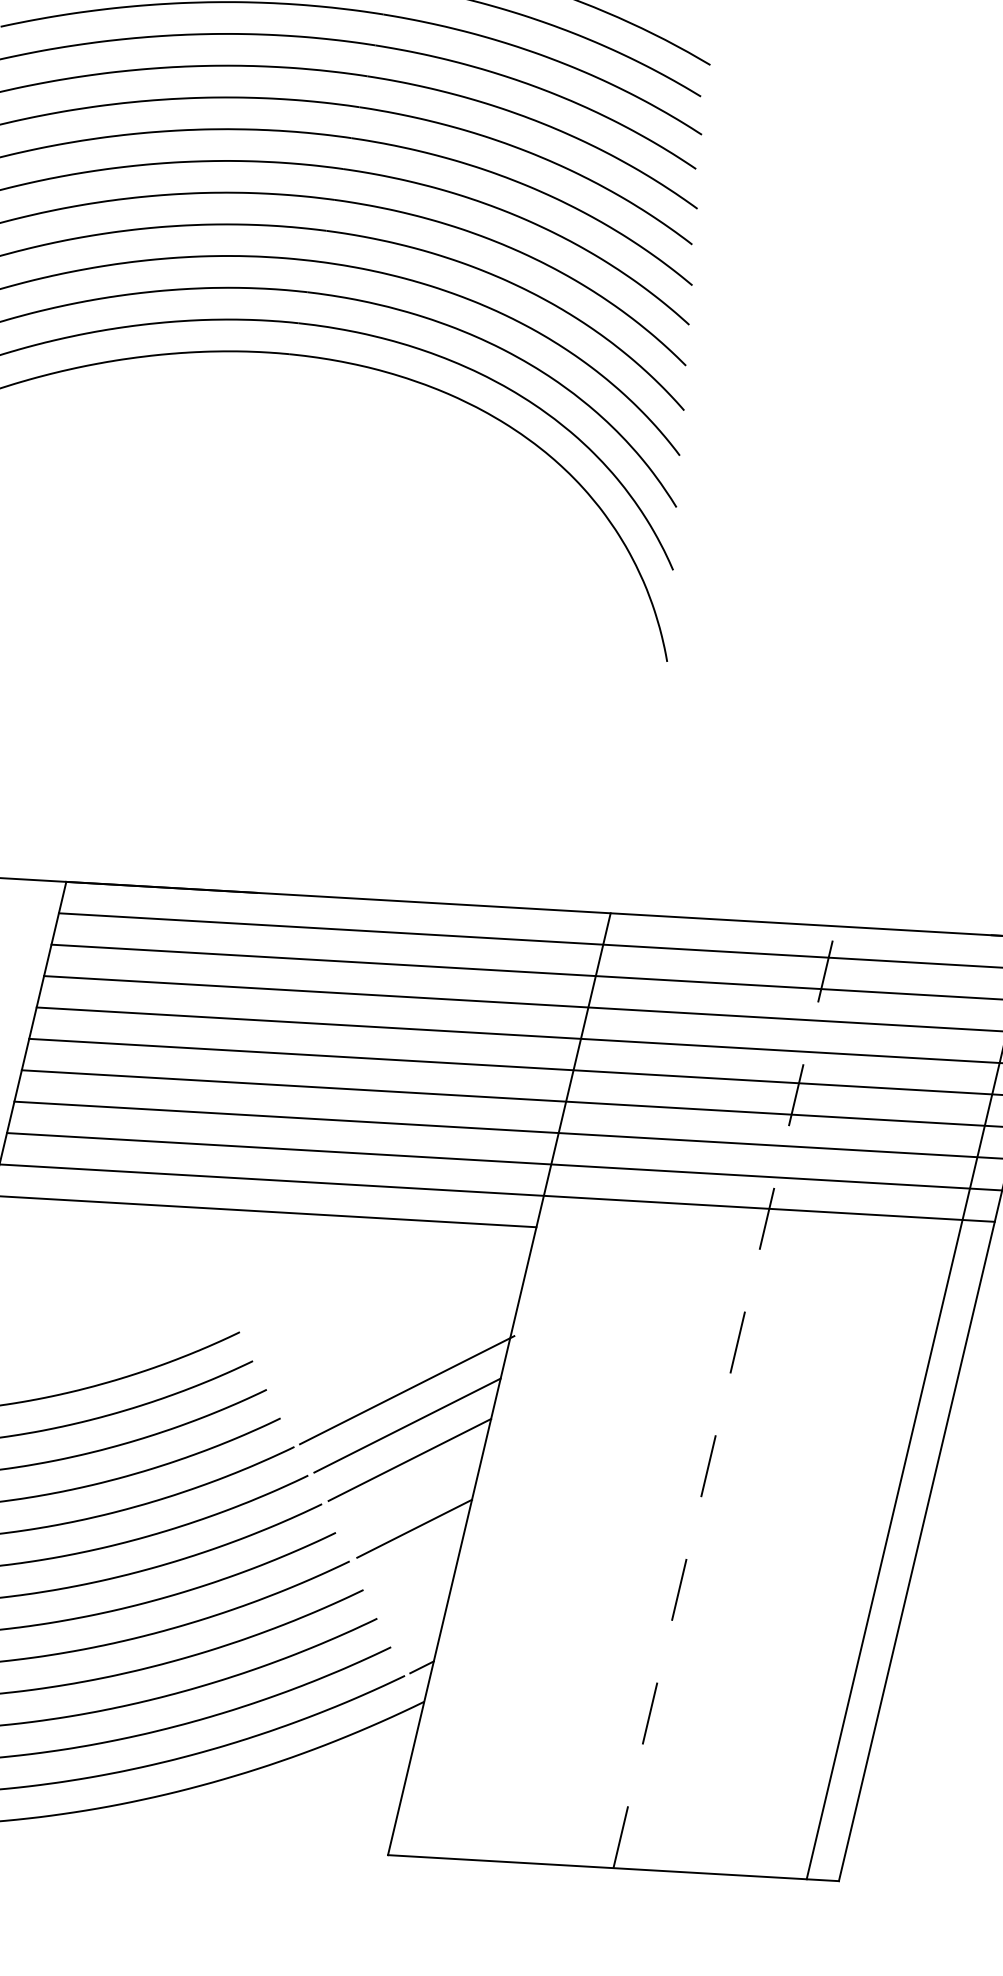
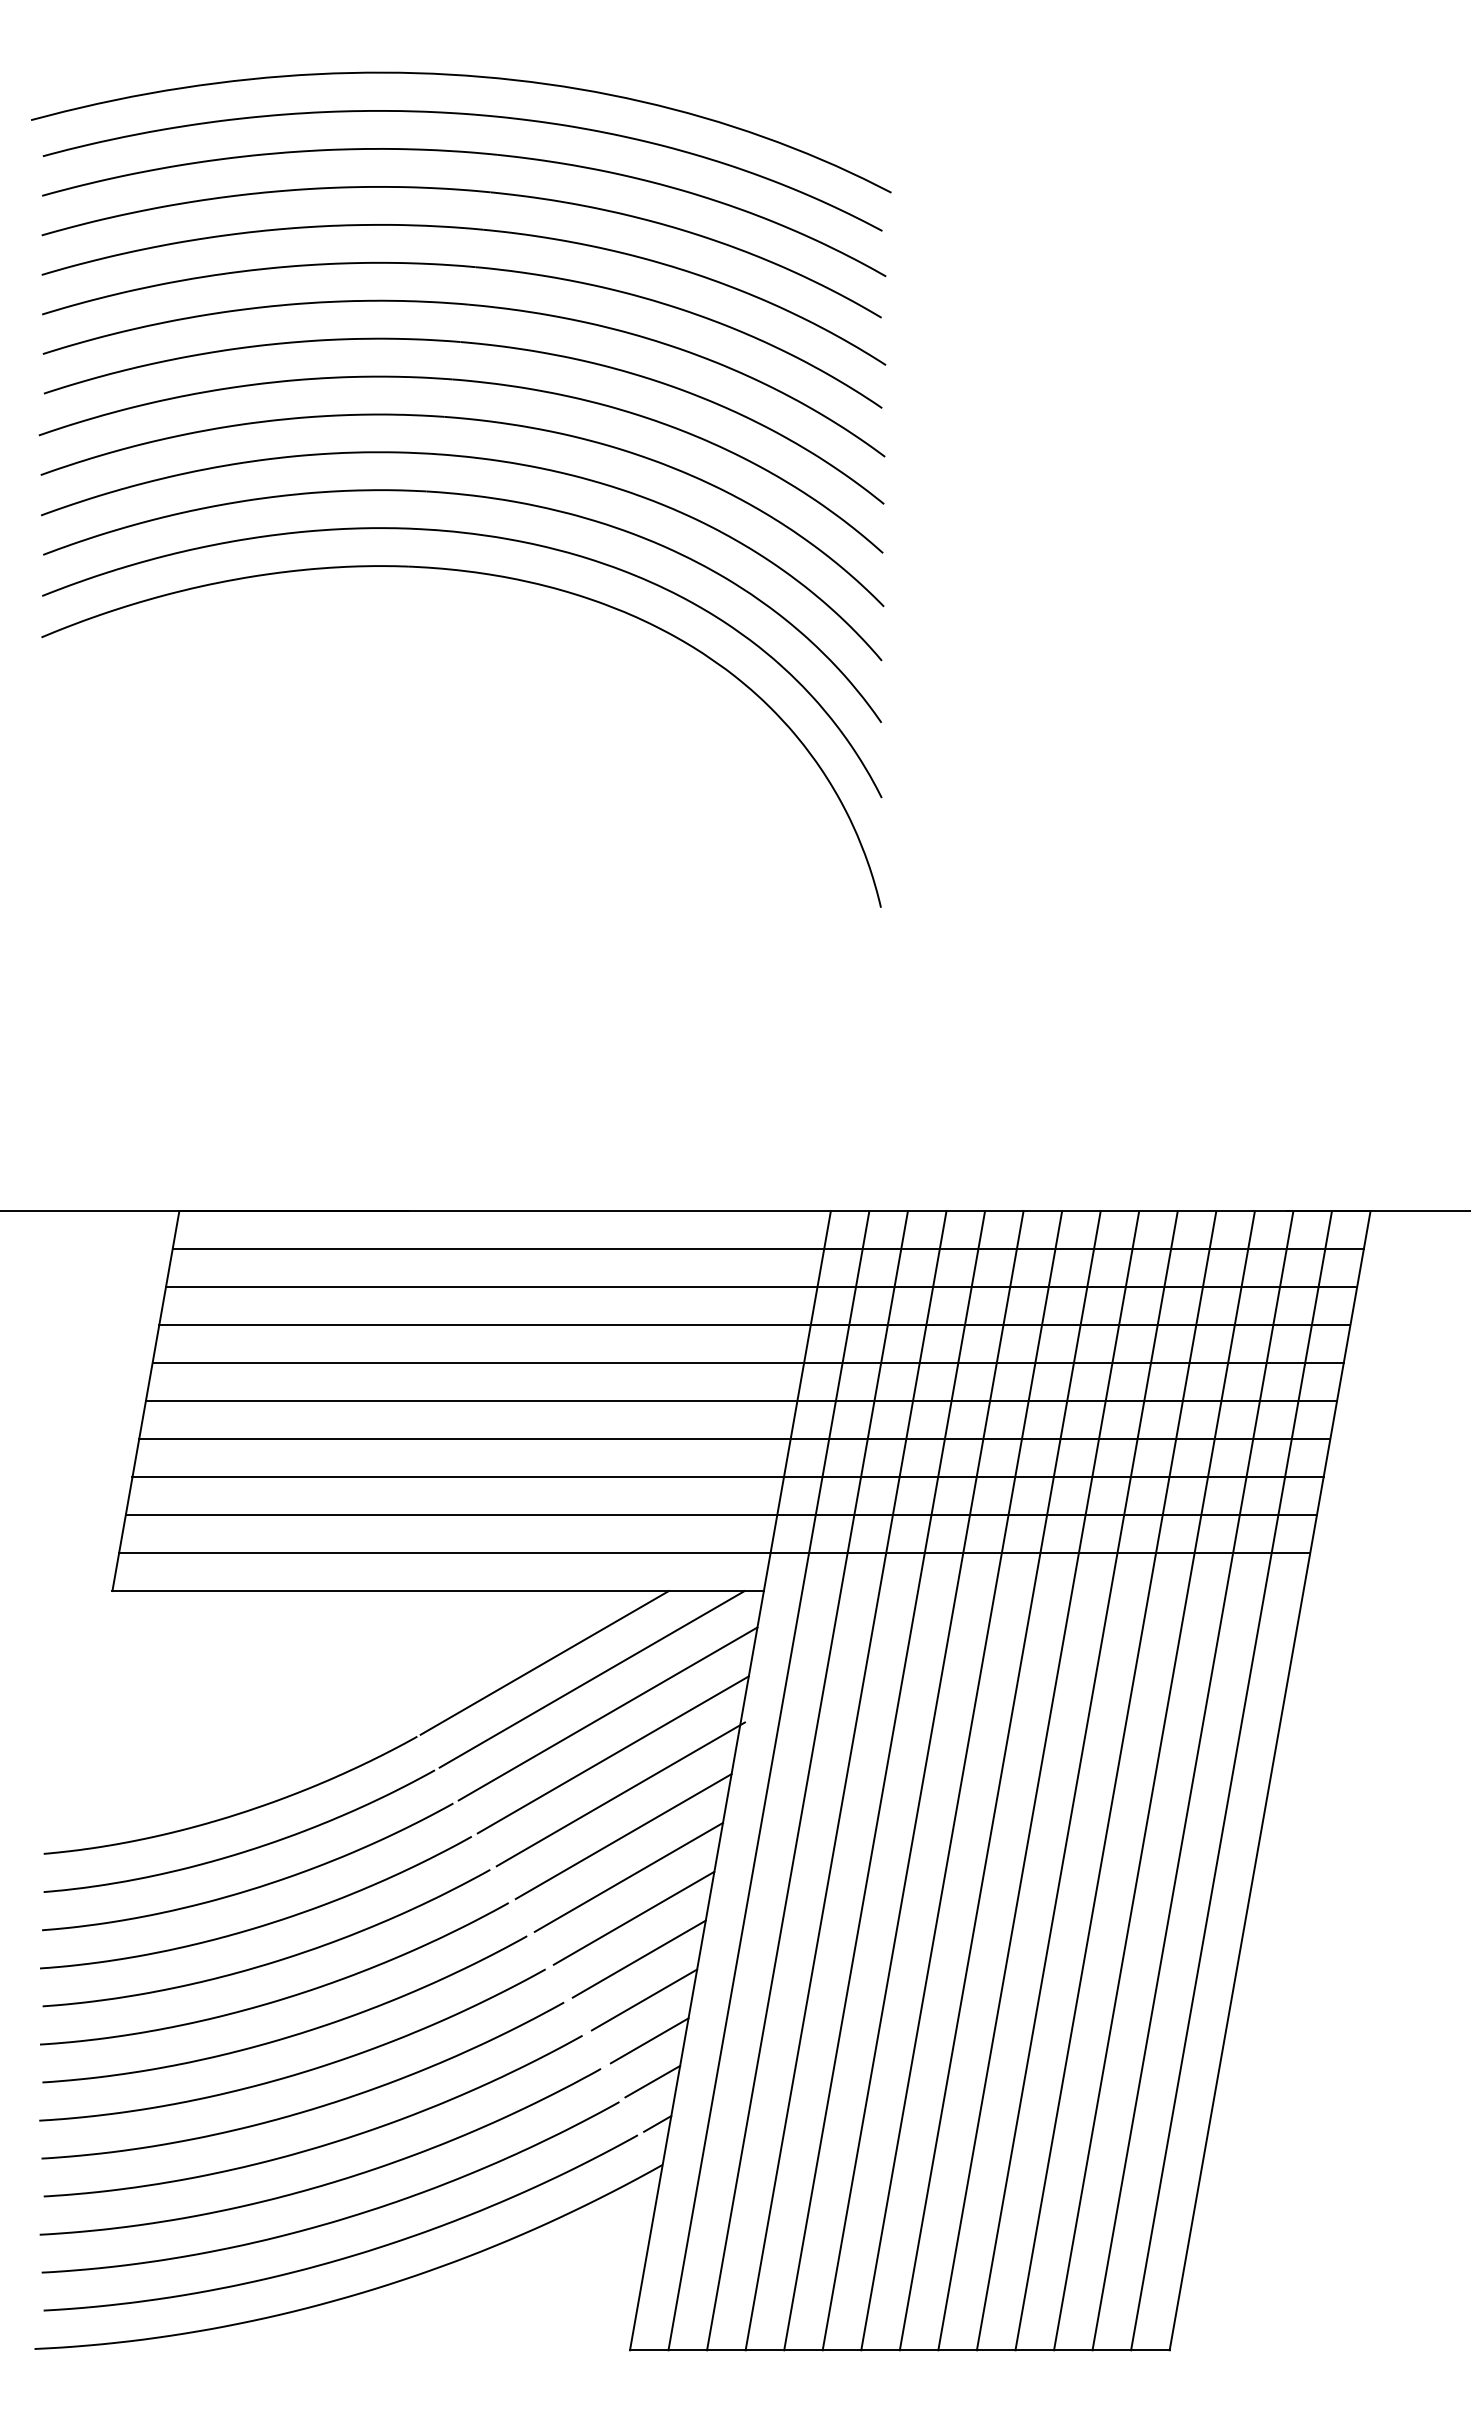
line: (349, 1276) -> (544, 1662), added
line: (388, 1292) -> (591, 1679), added
line: (399, 1322) -> (607, 1713), added
line: (402, 1356) -> (612, 1754), added
line: (531, 1385) -> (768, 1780), added
line: (563, 1387) -> (807, 1780), added
line: (595, 1389) -> (845, 1780), added
line: (628, 1391) -> (884, 1780), added
line: (659, 1393) -> (922, 1780), added
line: (692, 1395) -> (961, 1780), added
line: (725, 1396) -> (1000, 1780), dashed -> solid
line: (756, 1398) -> (1038, 1780), added
line: (788, 1400) -> (1076, 1780), added
line: (821, 1402) -> (1115, 1780), added
line: (853, 1404) -> (1154, 1780), added
line: (885, 1406) -> (1192, 1780), added
line: (411, 1493) -> (633, 1917), added
line: (417, 1562) -> (644, 1999), added
line: (419, 1597) -> (649, 2040), added
line: (419, 1631) -> (652, 2081), added

